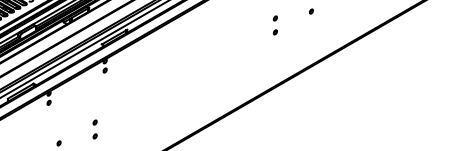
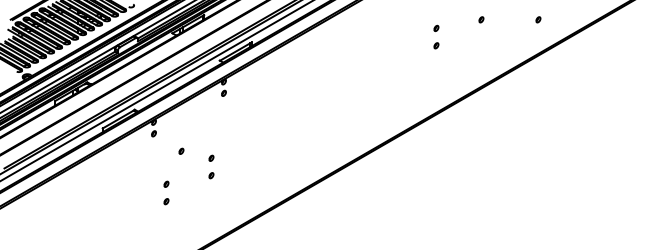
part: (357, 11) -> (538, 19), added
part: (71, 116) -> (181, 150), added

